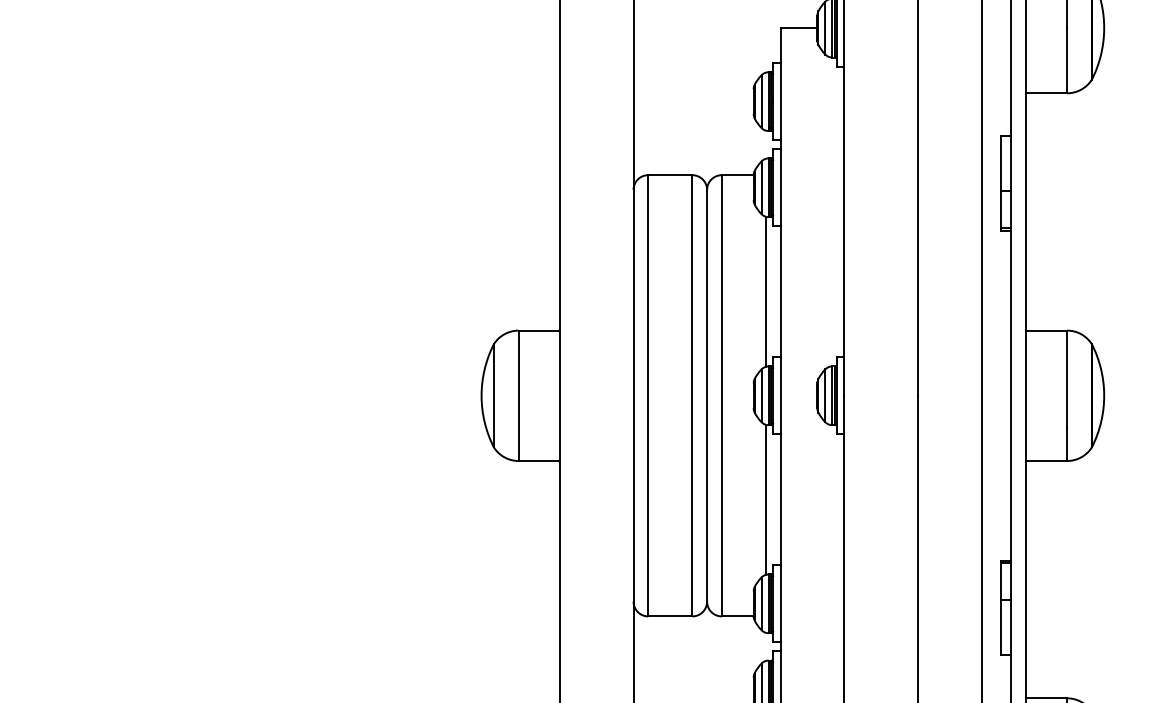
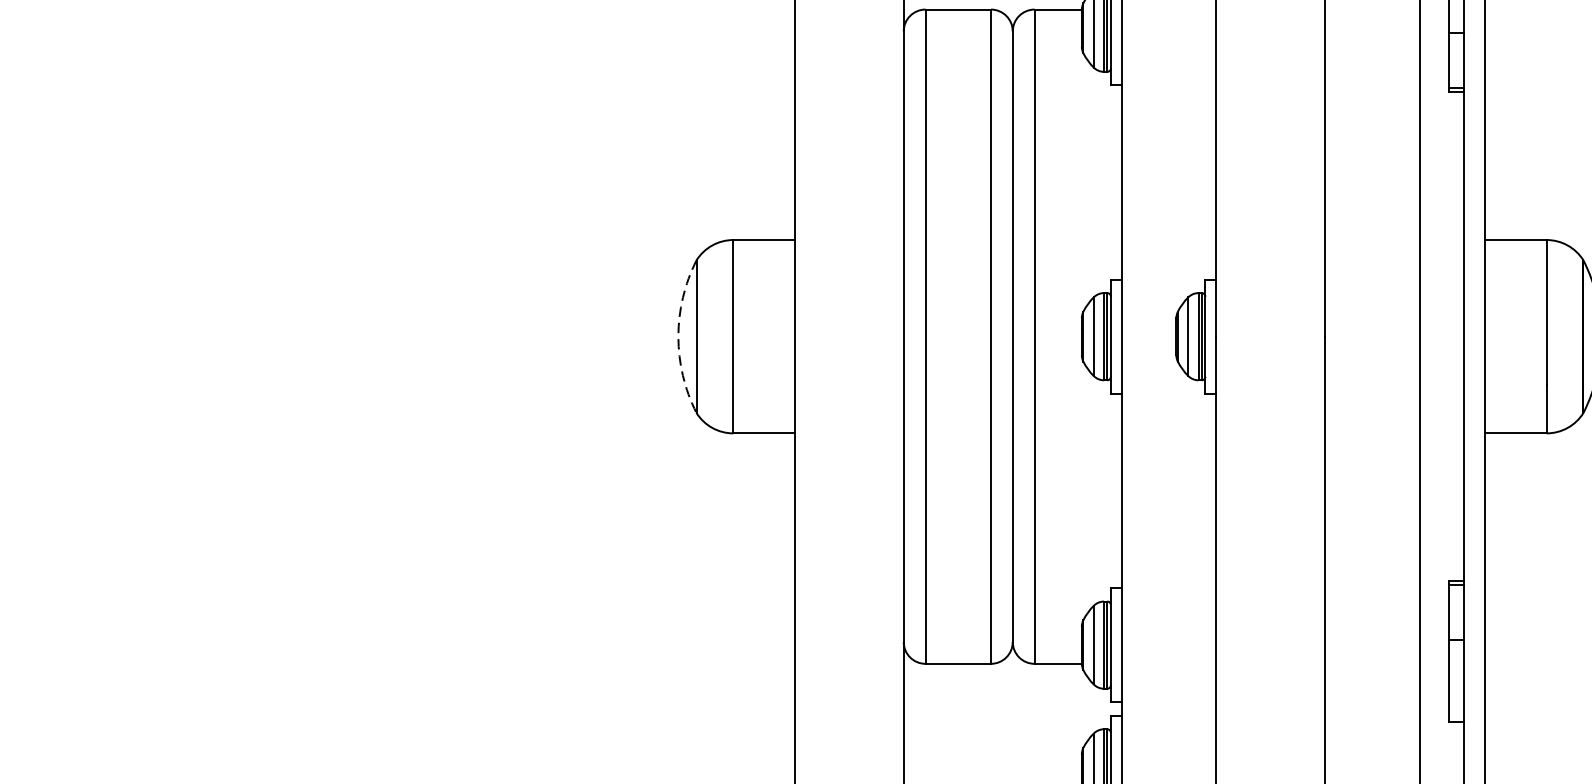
line: (765, 291) -> (1099, 182), removed
arc: (481, 395) -> (678, 336), solid -> dashed
line: (765, 499) -> (1099, 490), removed

